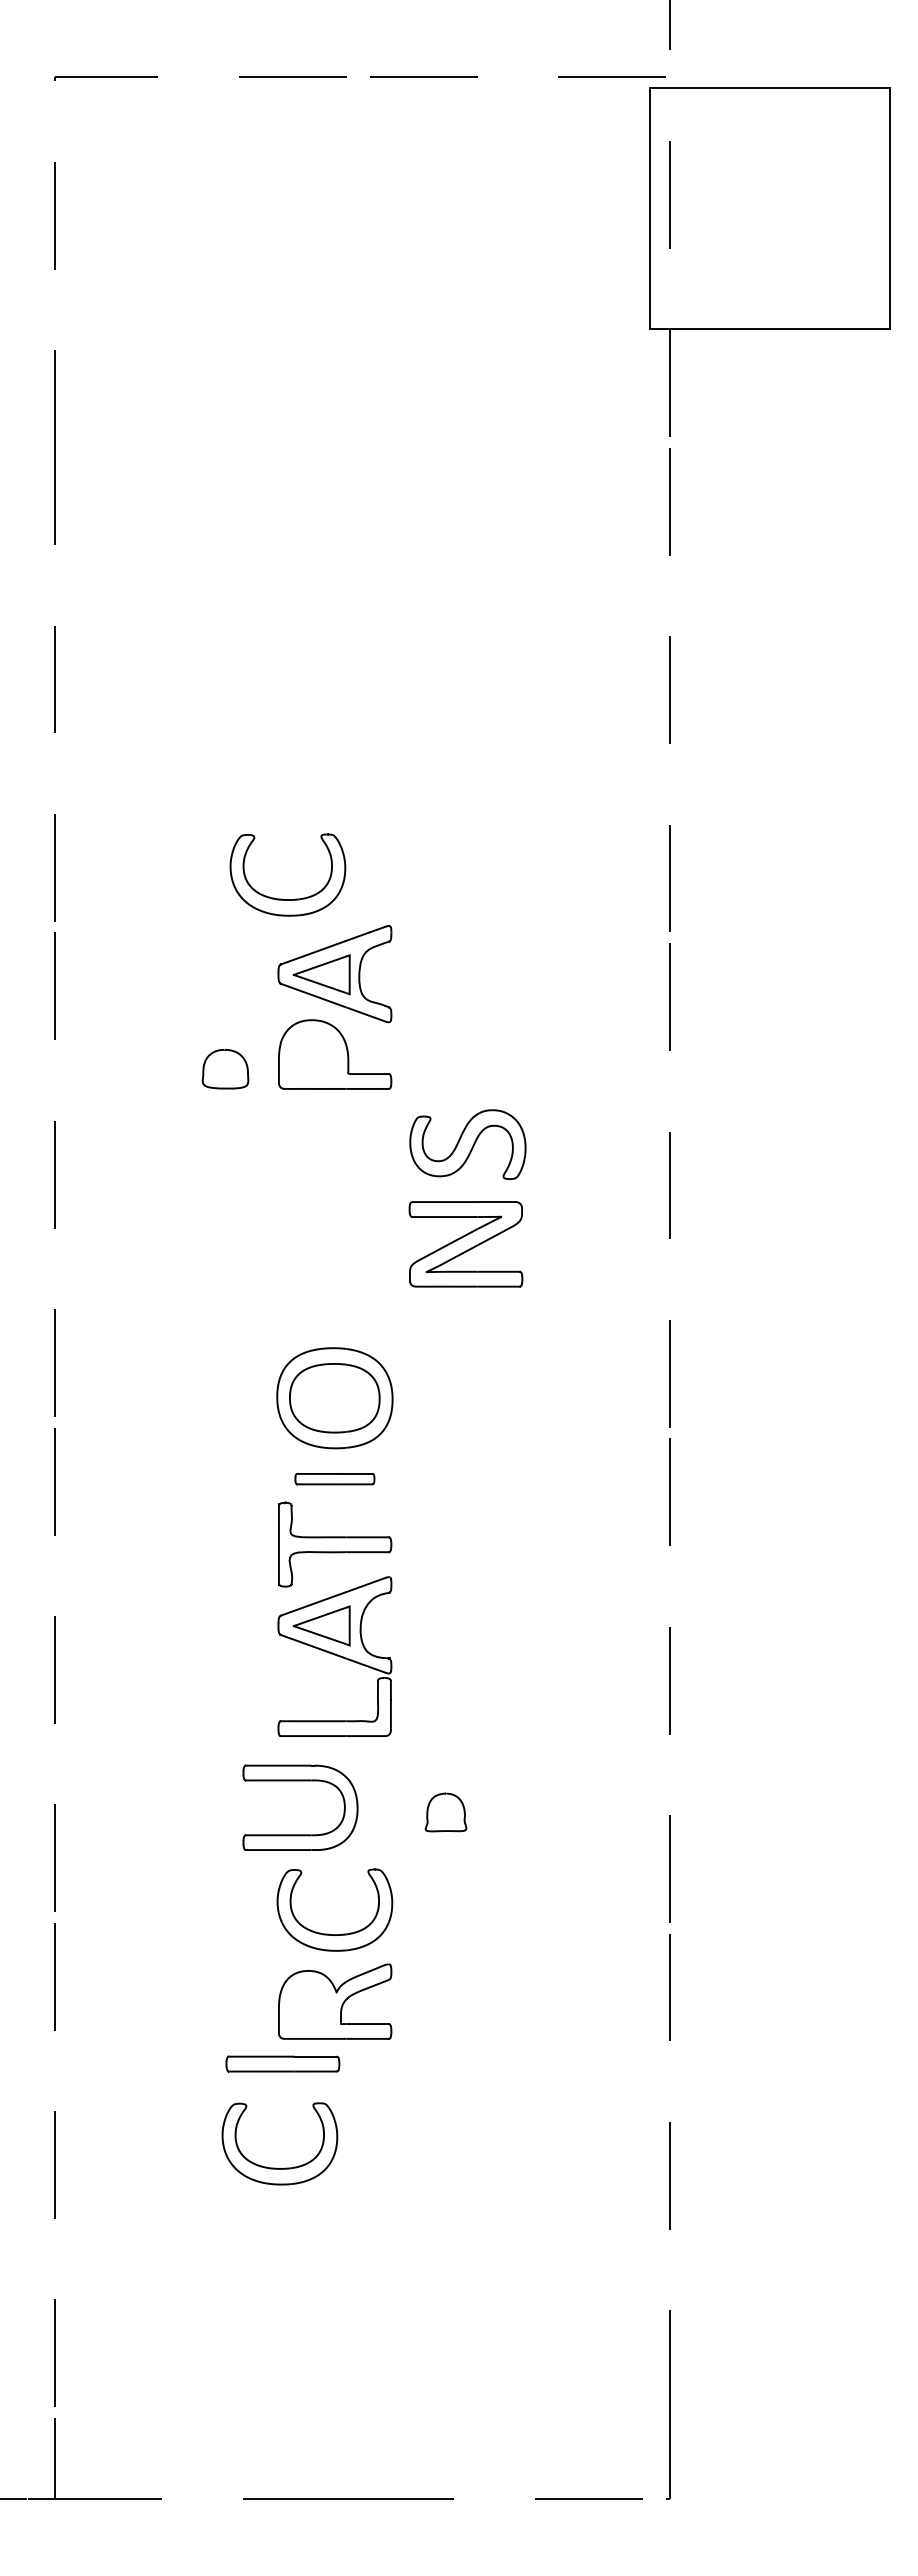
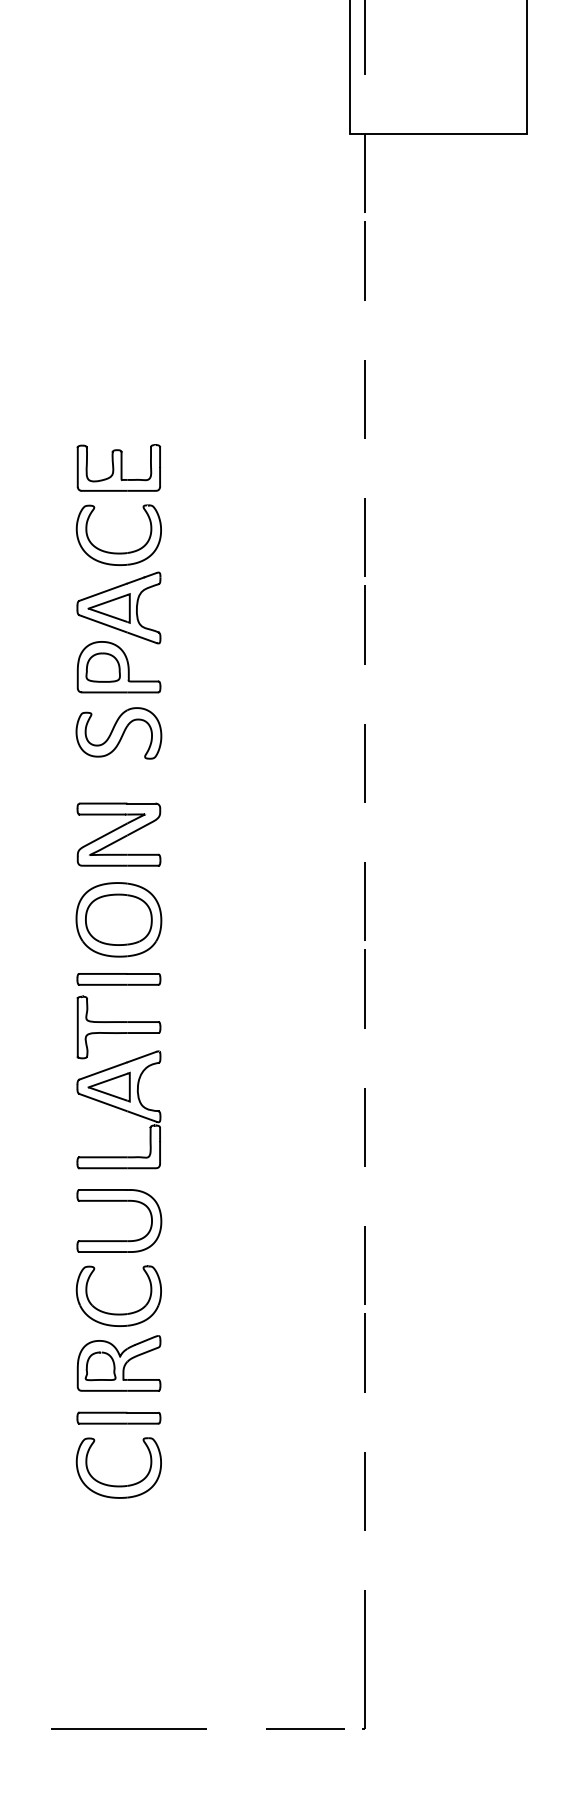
part: (334, 783) -> (118, 467), added
part: (282, 898) -> (114, 552), moved
part: (225, 1068) -> (103, 667), moved
part: (467, 1144) -> (118, 733), moved
part: (465, 1244) -> (118, 834), moved
part: (334, 1478) -> (118, 978), size x1.43
part: (300, 1781) -> (119, 1201), moved
part: (445, 1812) -> (100, 1366), moved
part: (282, 2063) -> (118, 1417), moved
part: (276, 2167) -> (116, 1485), moved

